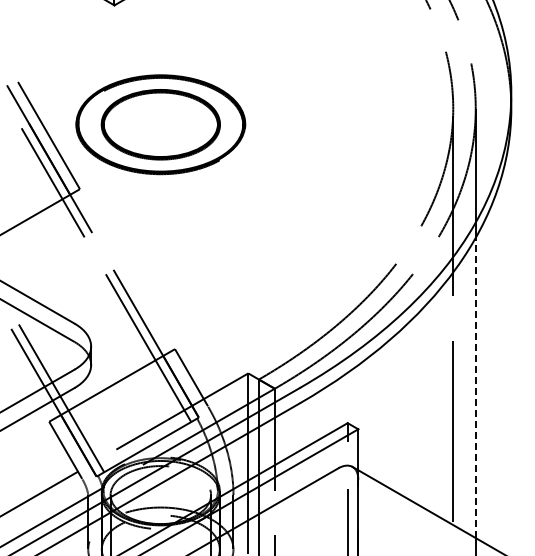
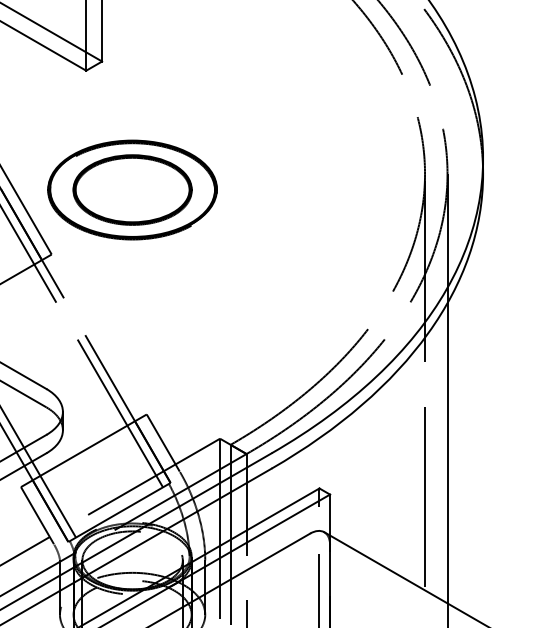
line: (475, 387) -> (447, 452), dashed -> solid

